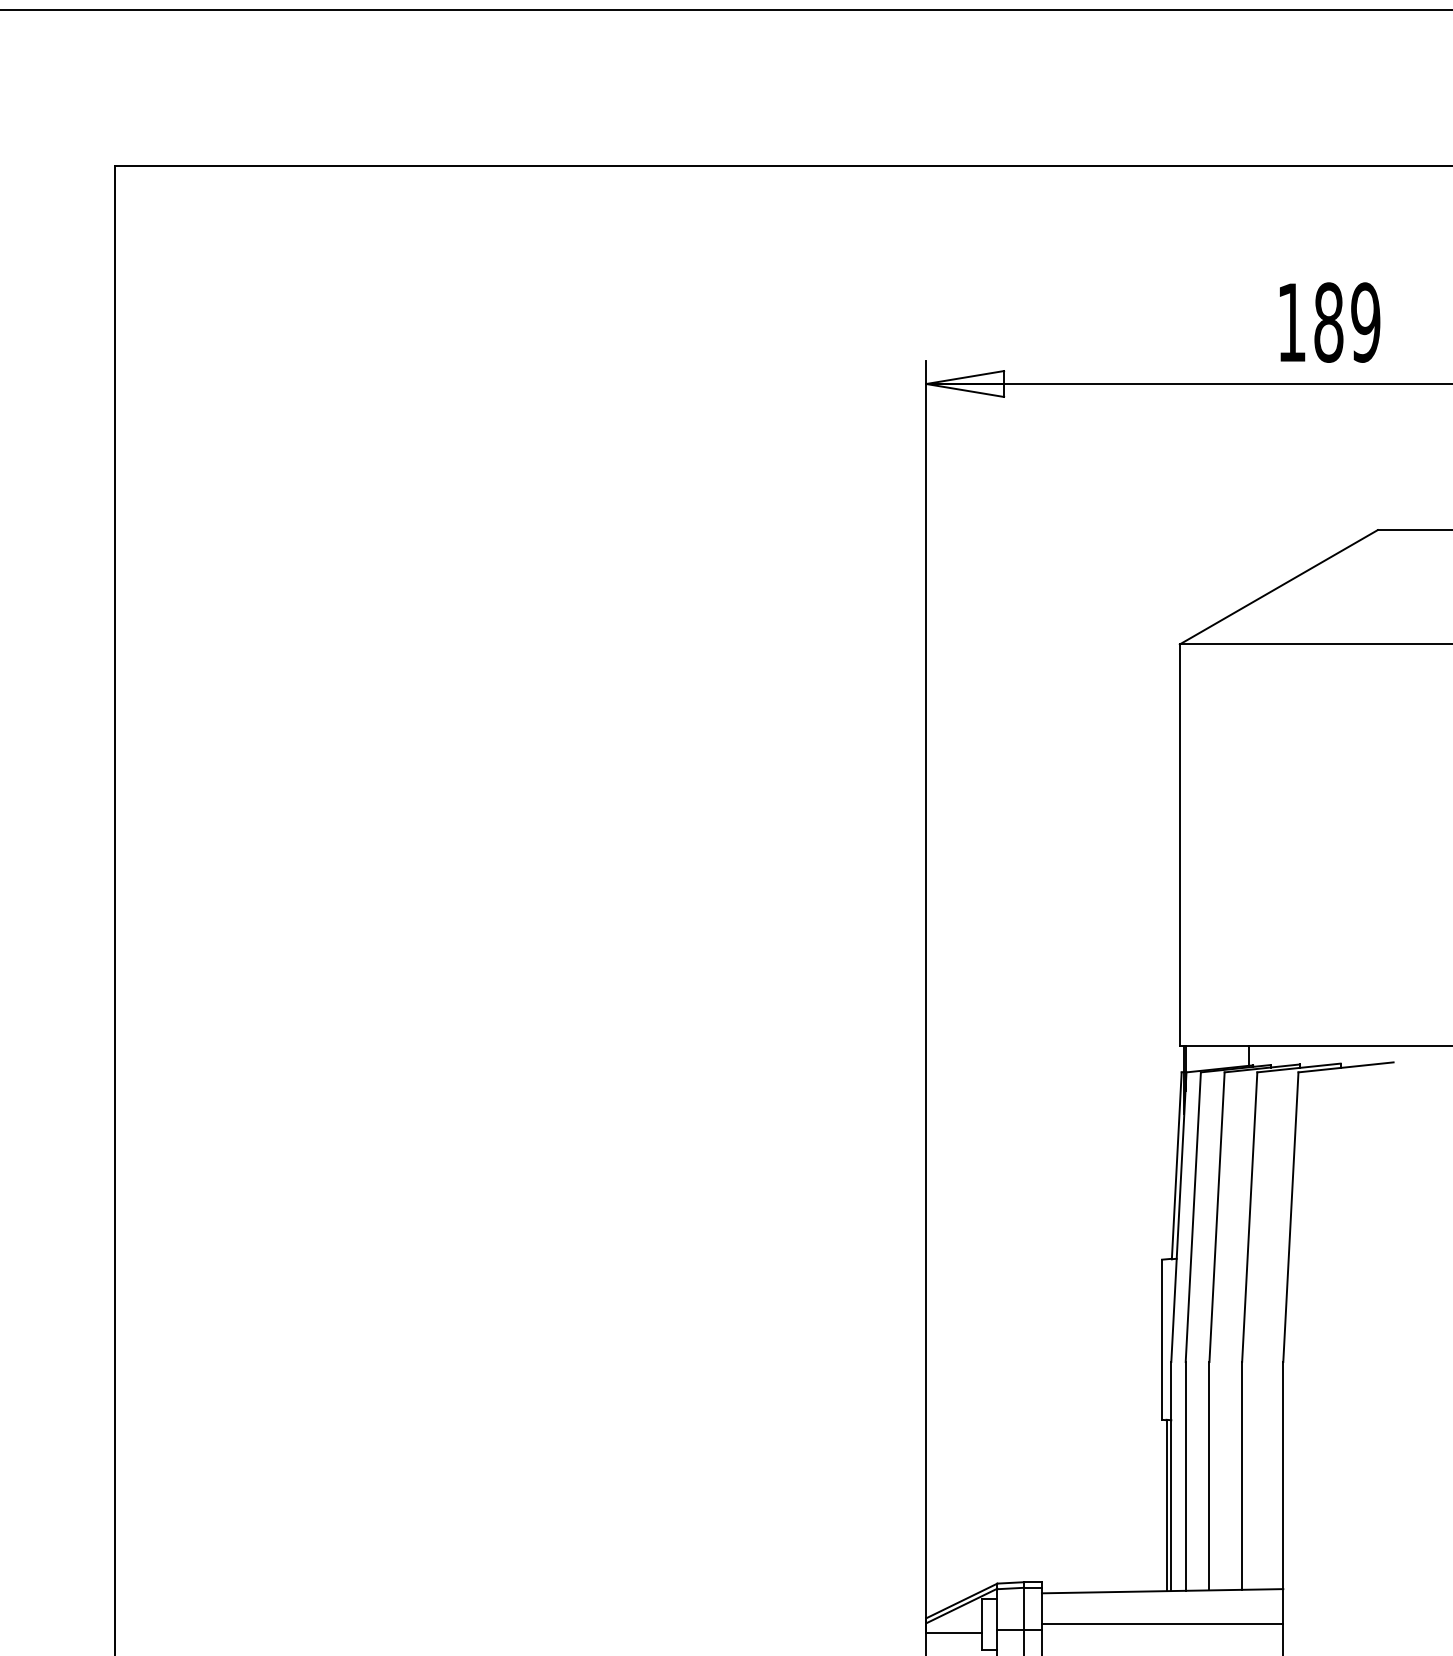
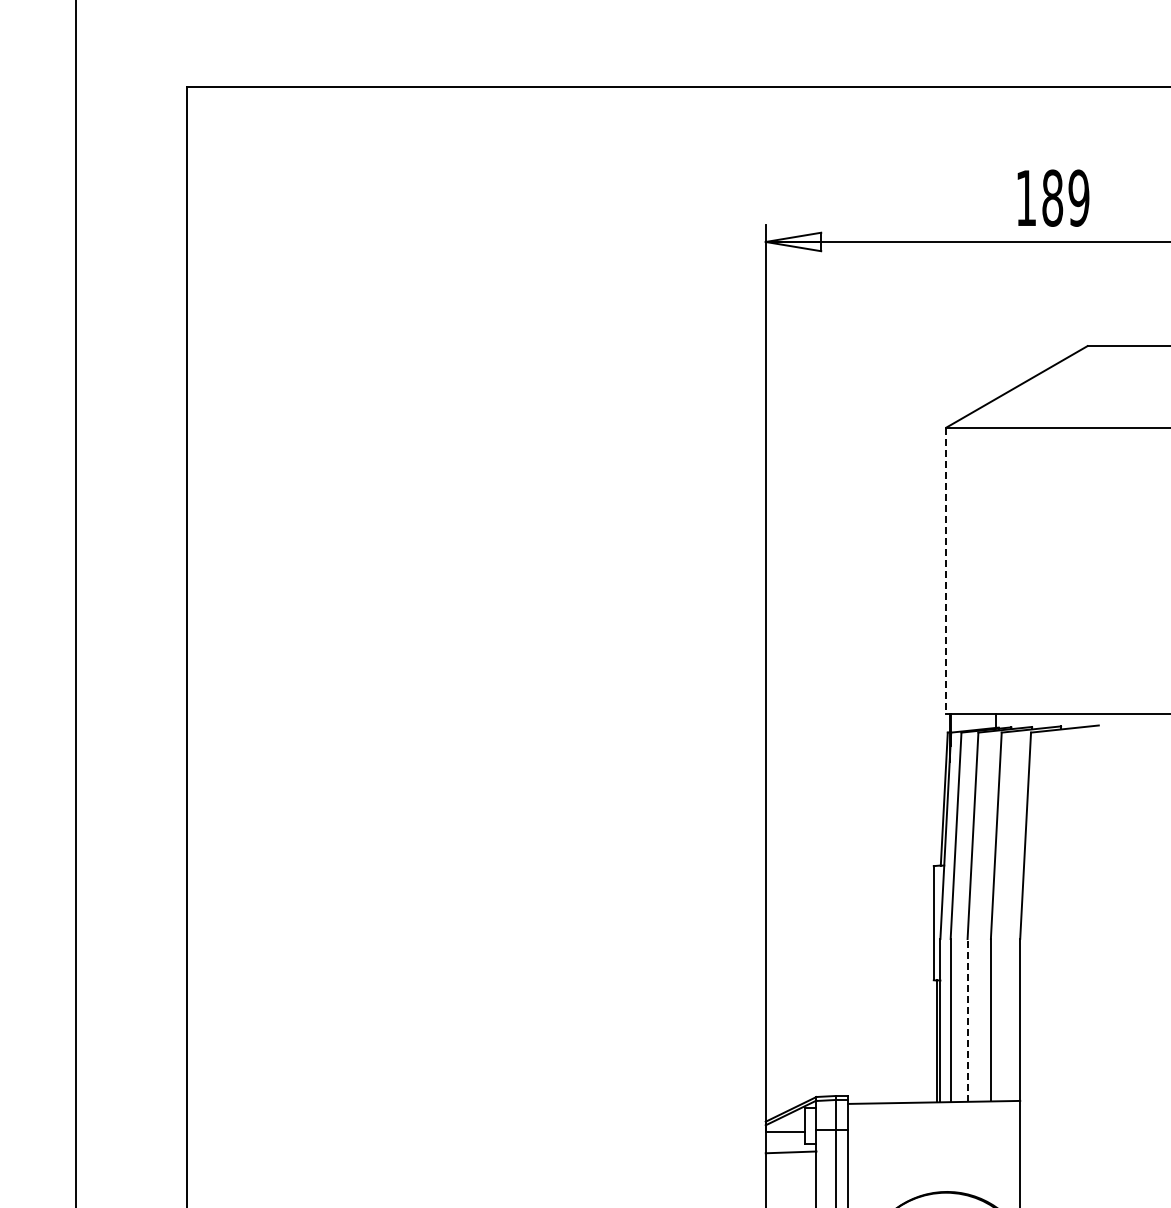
line: (1179, 846) -> (946, 571), solid -> dashed
line: (1209, 1474) -> (967, 1019), solid -> dashed
line: (1163, 1624) -> (934, 1126), removed

